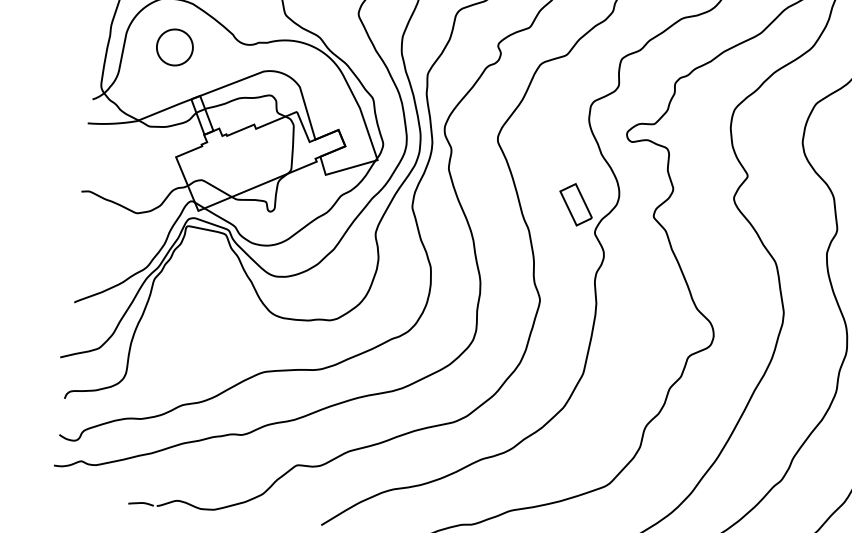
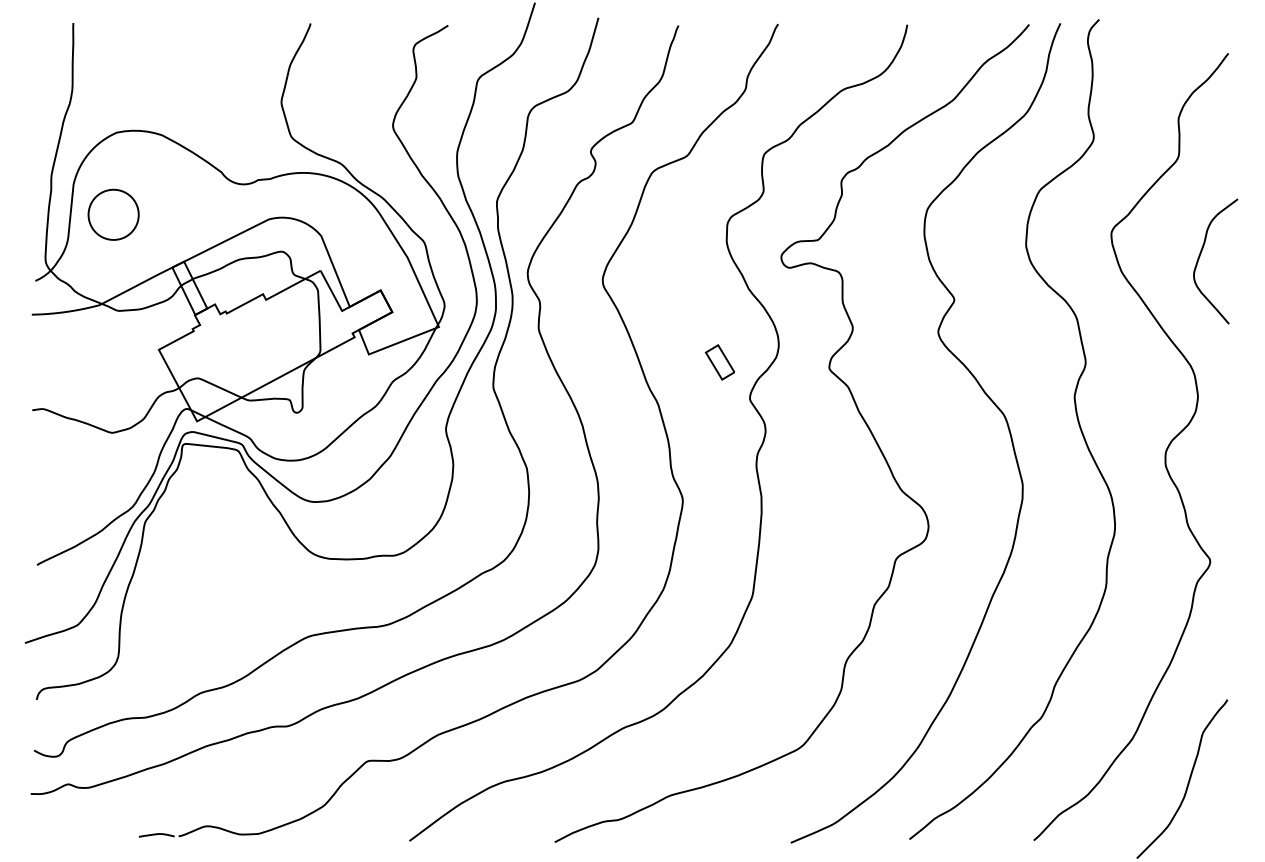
part: (174, 47) -> (113, 214), moved
part: (575, 204) -> (719, 362), size x0.6

